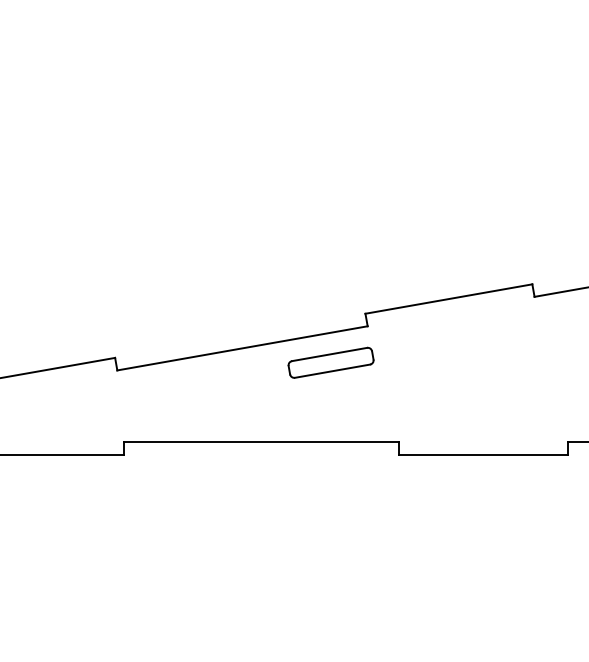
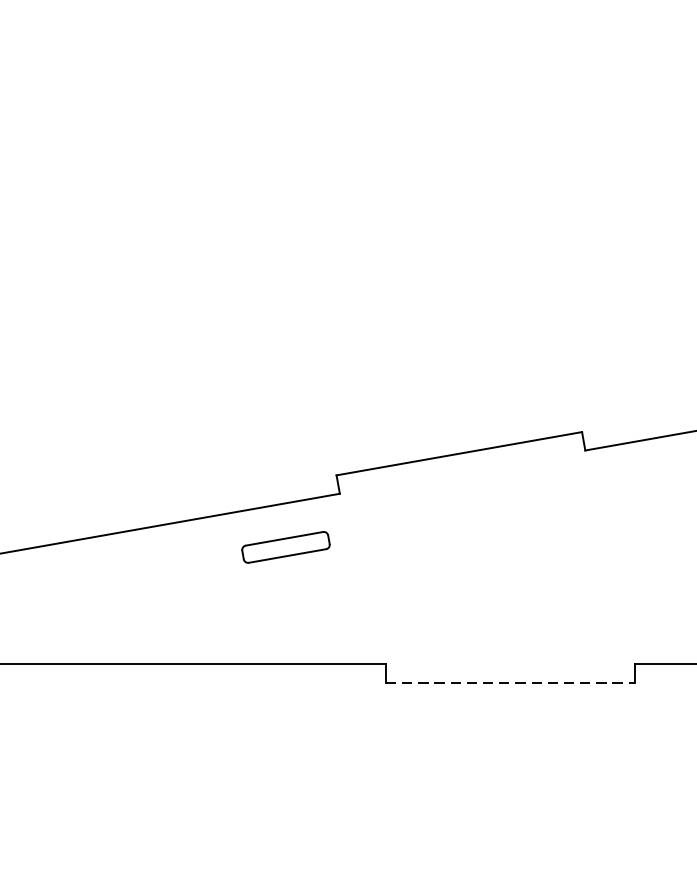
part: (330, 362) -> (285, 547), size x0.7
line: (483, 454) -> (510, 682), solid -> dashed

